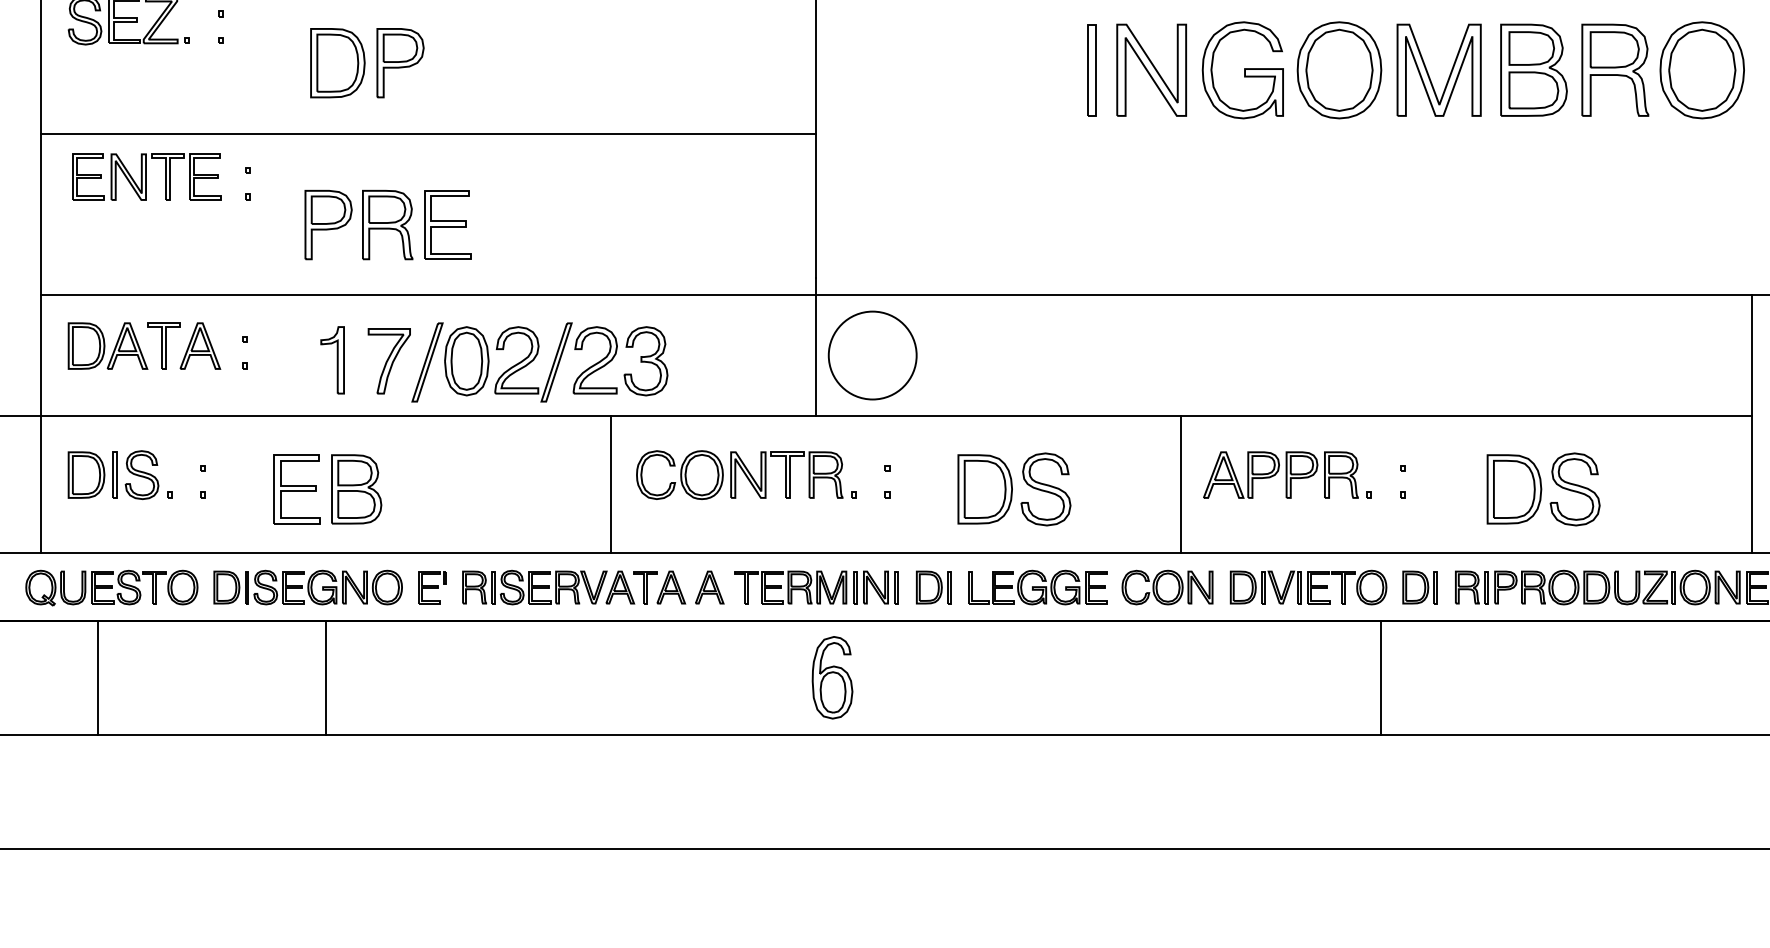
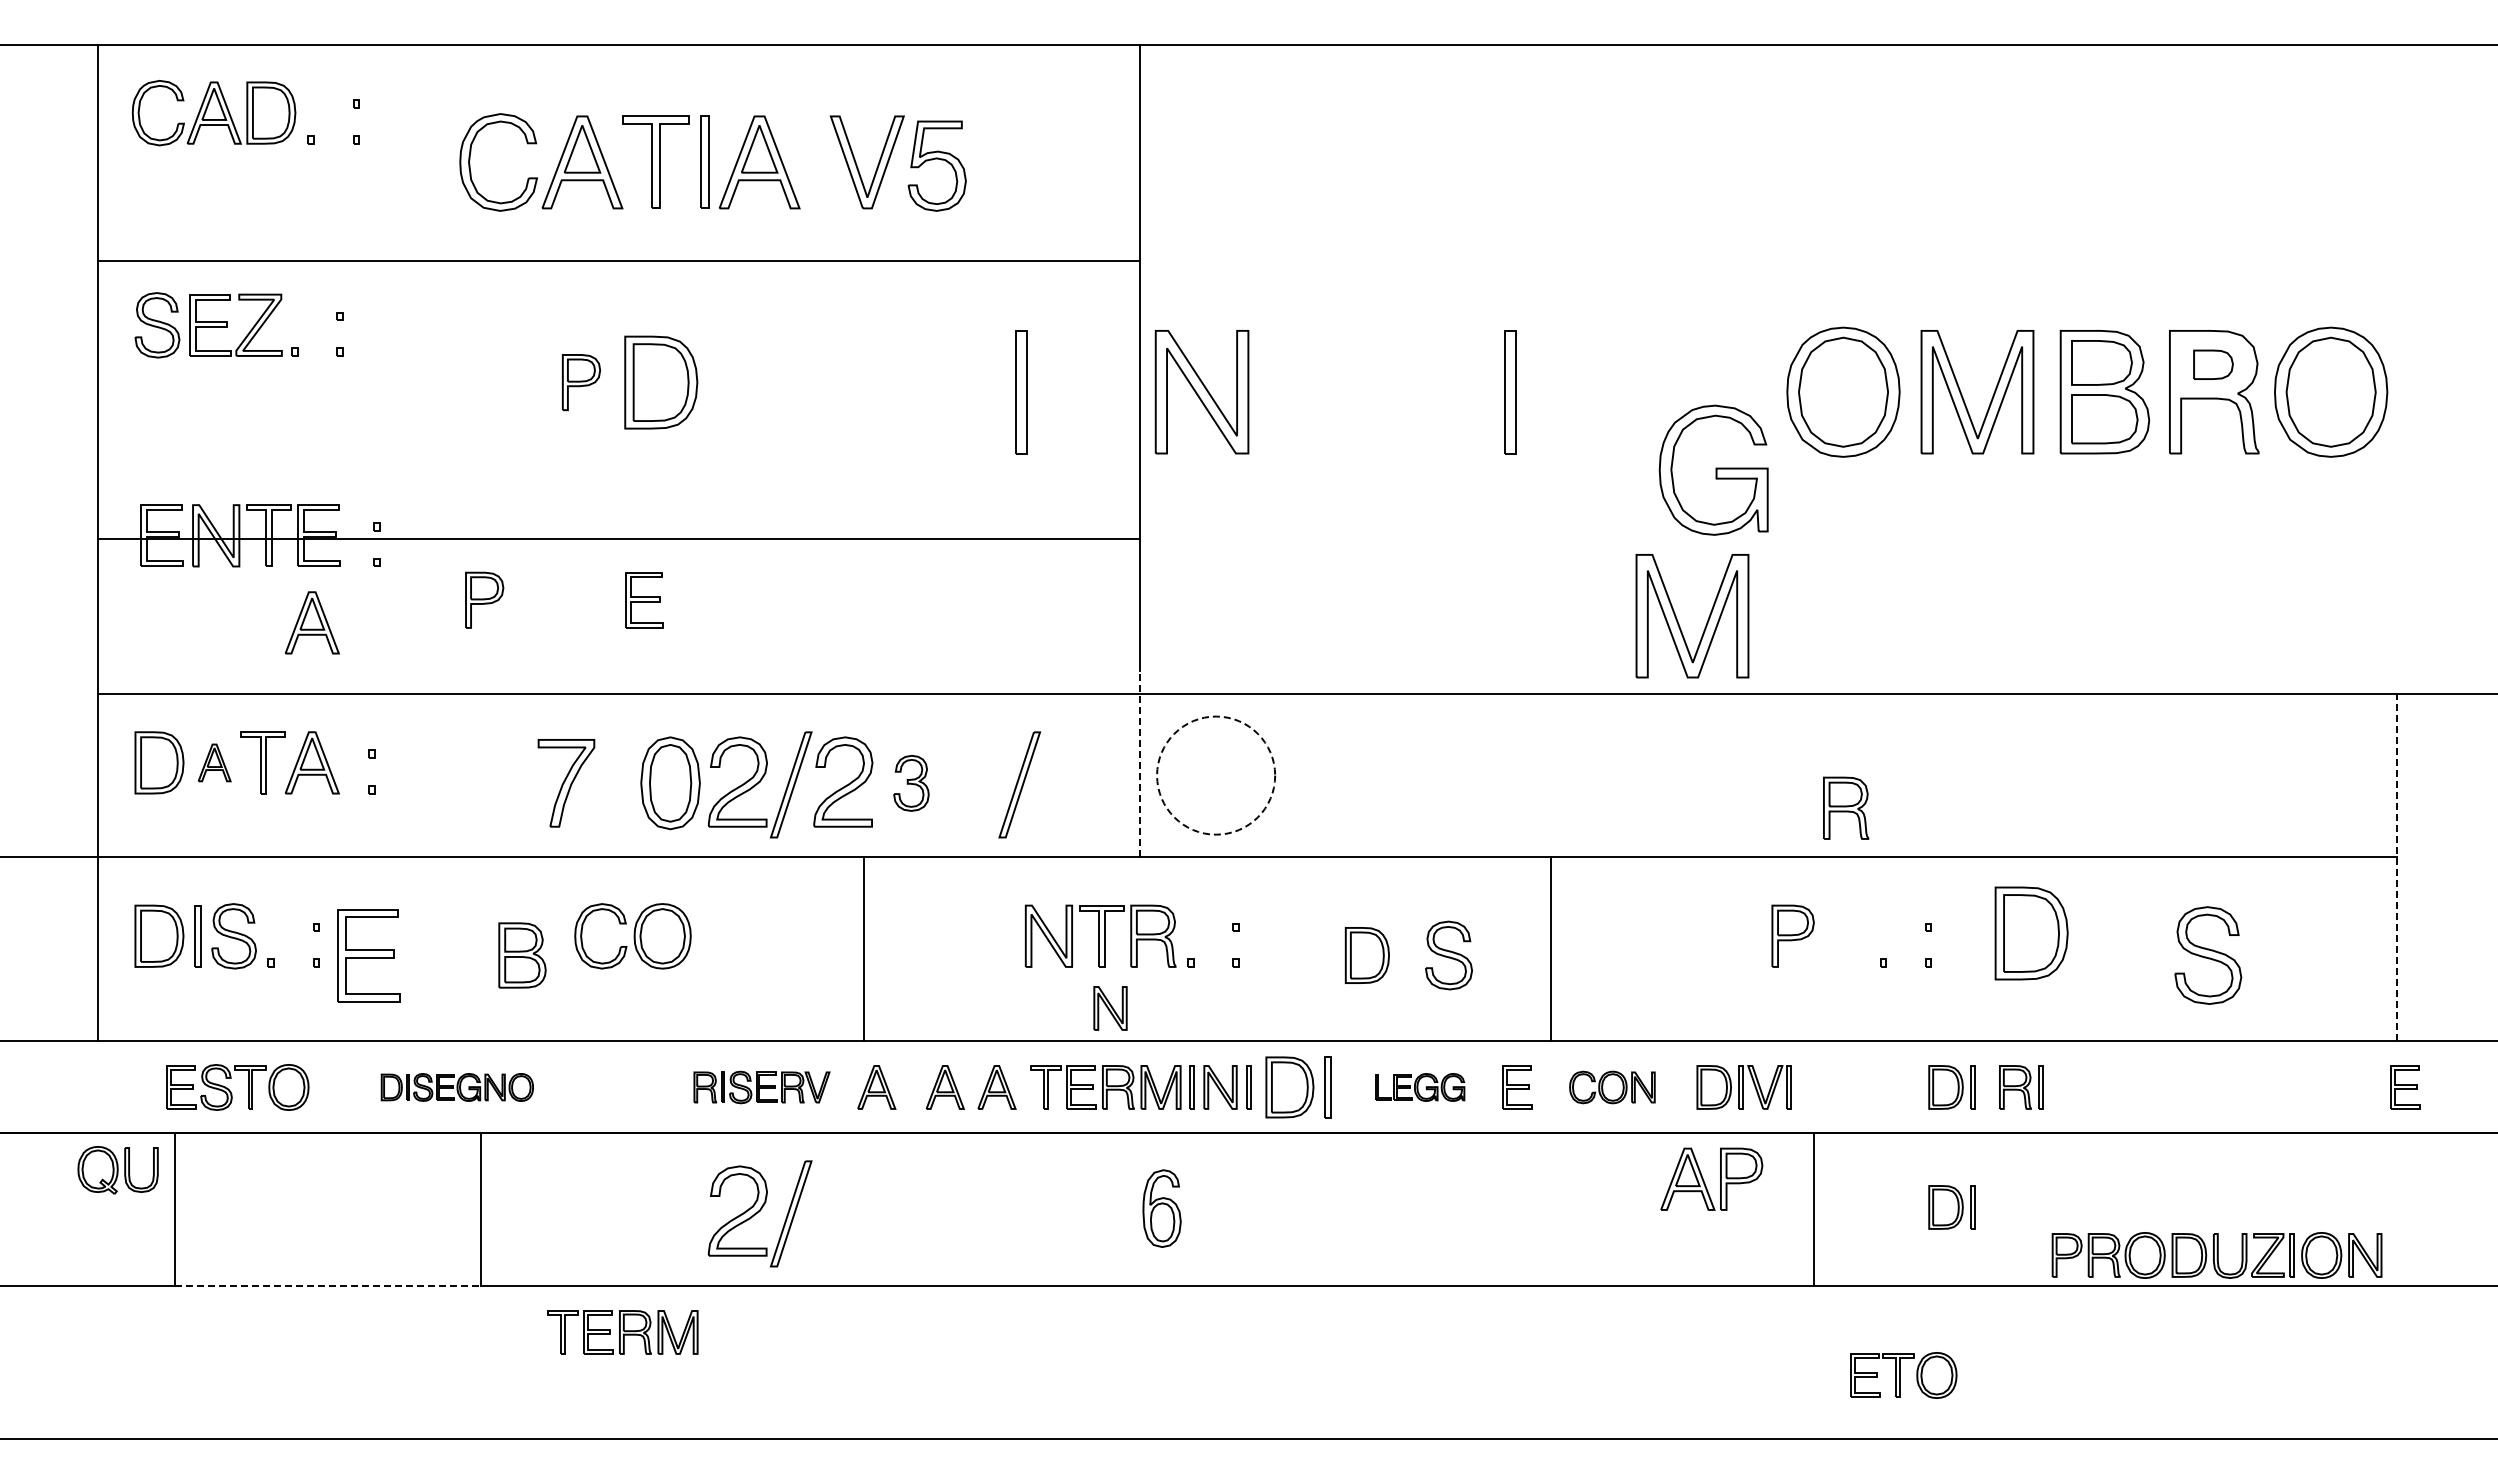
part: (1614, 49) -> (2213, 364), size x0.6
part: (338, 63) -> (661, 382), moved
part: (400, 63) -> (581, 382), size x0.6
part: (1242, 69) -> (1713, 469), moved
part: (727, 70) -> (1021, 392), added
part: (1151, 70) -> (1201, 392), moved
line: (428, 133) -> (618, 538), moved
part: (447, 224) -> (644, 599), size x0.6
part: (328, 225) -> (484, 600), size x0.6
part: (387, 225) -> (564, 600), removed
part: (200, 241) -> (312, 622), added
part: (1217, 242) -> (1679, 623), added
part: (127, 345) -> (214, 762), size x0.6
line: (816, 347) -> (1140, 764), solid -> dashed
circle: (872, 355) -> (1216, 775), solid -> dashed
part: (332, 359) -> (490, 781), removed
part: (646, 361) -> (911, 783), size x0.6
part: (427, 362) -> (1019, 784), moved
line: (1751, 423) -> (2397, 867), solid -> dashed
part: (1341, 474) -> (1846, 807), moved
part: (679, 475) -> (632, 936), moved
part: (1236, 476) -> (1704, 1180), moved
line: (1181, 484) -> (1550, 948), moved
part: (297, 489) -> (368, 955), moved
part: (356, 489) -> (522, 955), size x0.7
part: (985, 489) -> (1367, 955), size x0.6
part: (1045, 489) -> (1448, 955), size x0.7
part: (1514, 489) -> (2031, 933), moved
part: (1575, 489) -> (2208, 955), moved
part: (794, 528) -> (1110, 1008), added
part: (308, 587) -> (457, 1087), size x0.6
part: (432, 587) -> (624, 1087), removed
part: (534, 587) -> (761, 1087), size x0.7
part: (645, 587) -> (910, 1087), removed
part: (933, 587) -> (1297, 1087), size x1.4
part: (1024, 587) -> (1419, 1087), size x0.6
part: (1167, 587) -> (1612, 1087), size x0.7
part: (1346, 587) -> (1903, 1375), moved
part: (1616, 587) -> (2216, 1255), moved
part: (55, 588) -> (117, 1170), moved
part: (1419, 676) -> (1951, 1207), added
part: (832, 677) -> (1161, 1208), size x0.7
line: (1381, 678) -> (1814, 1209), moved
part: (532, 681) -> (759, 1213), added
line: (212, 735) -> (328, 1286), solid -> dashed
part: (431, 769) -> (622, 1332), added

